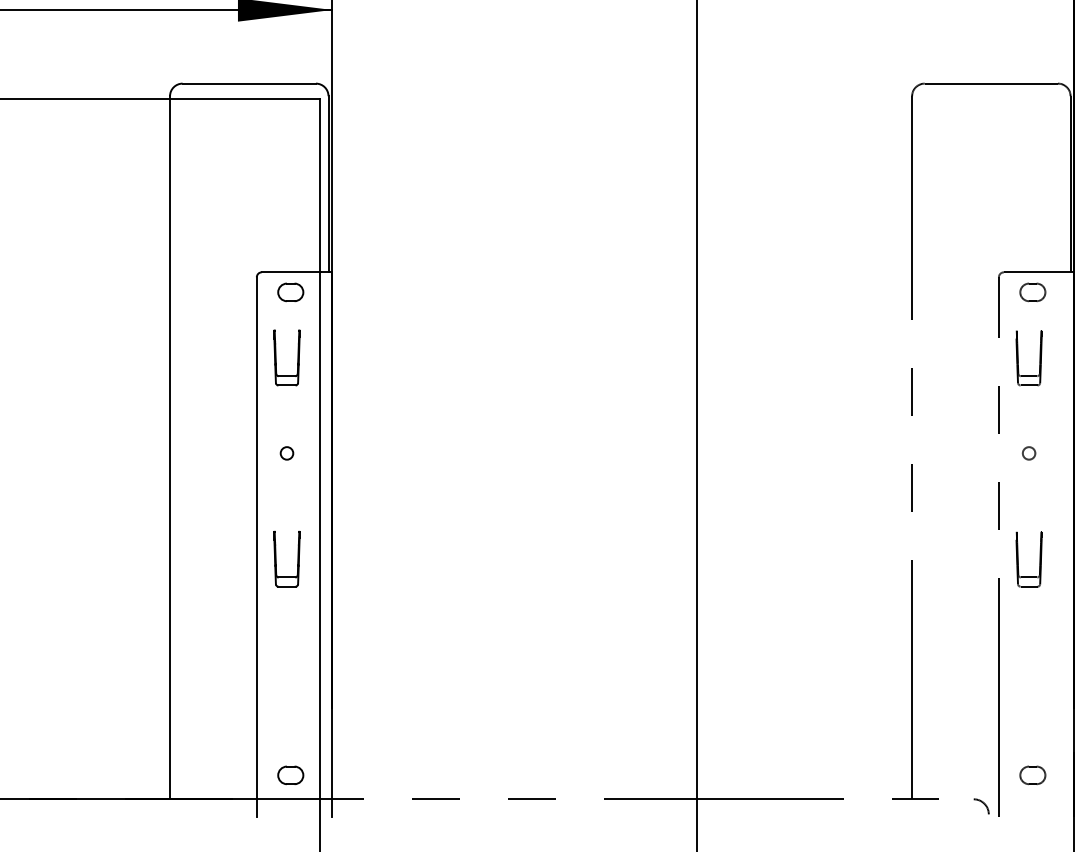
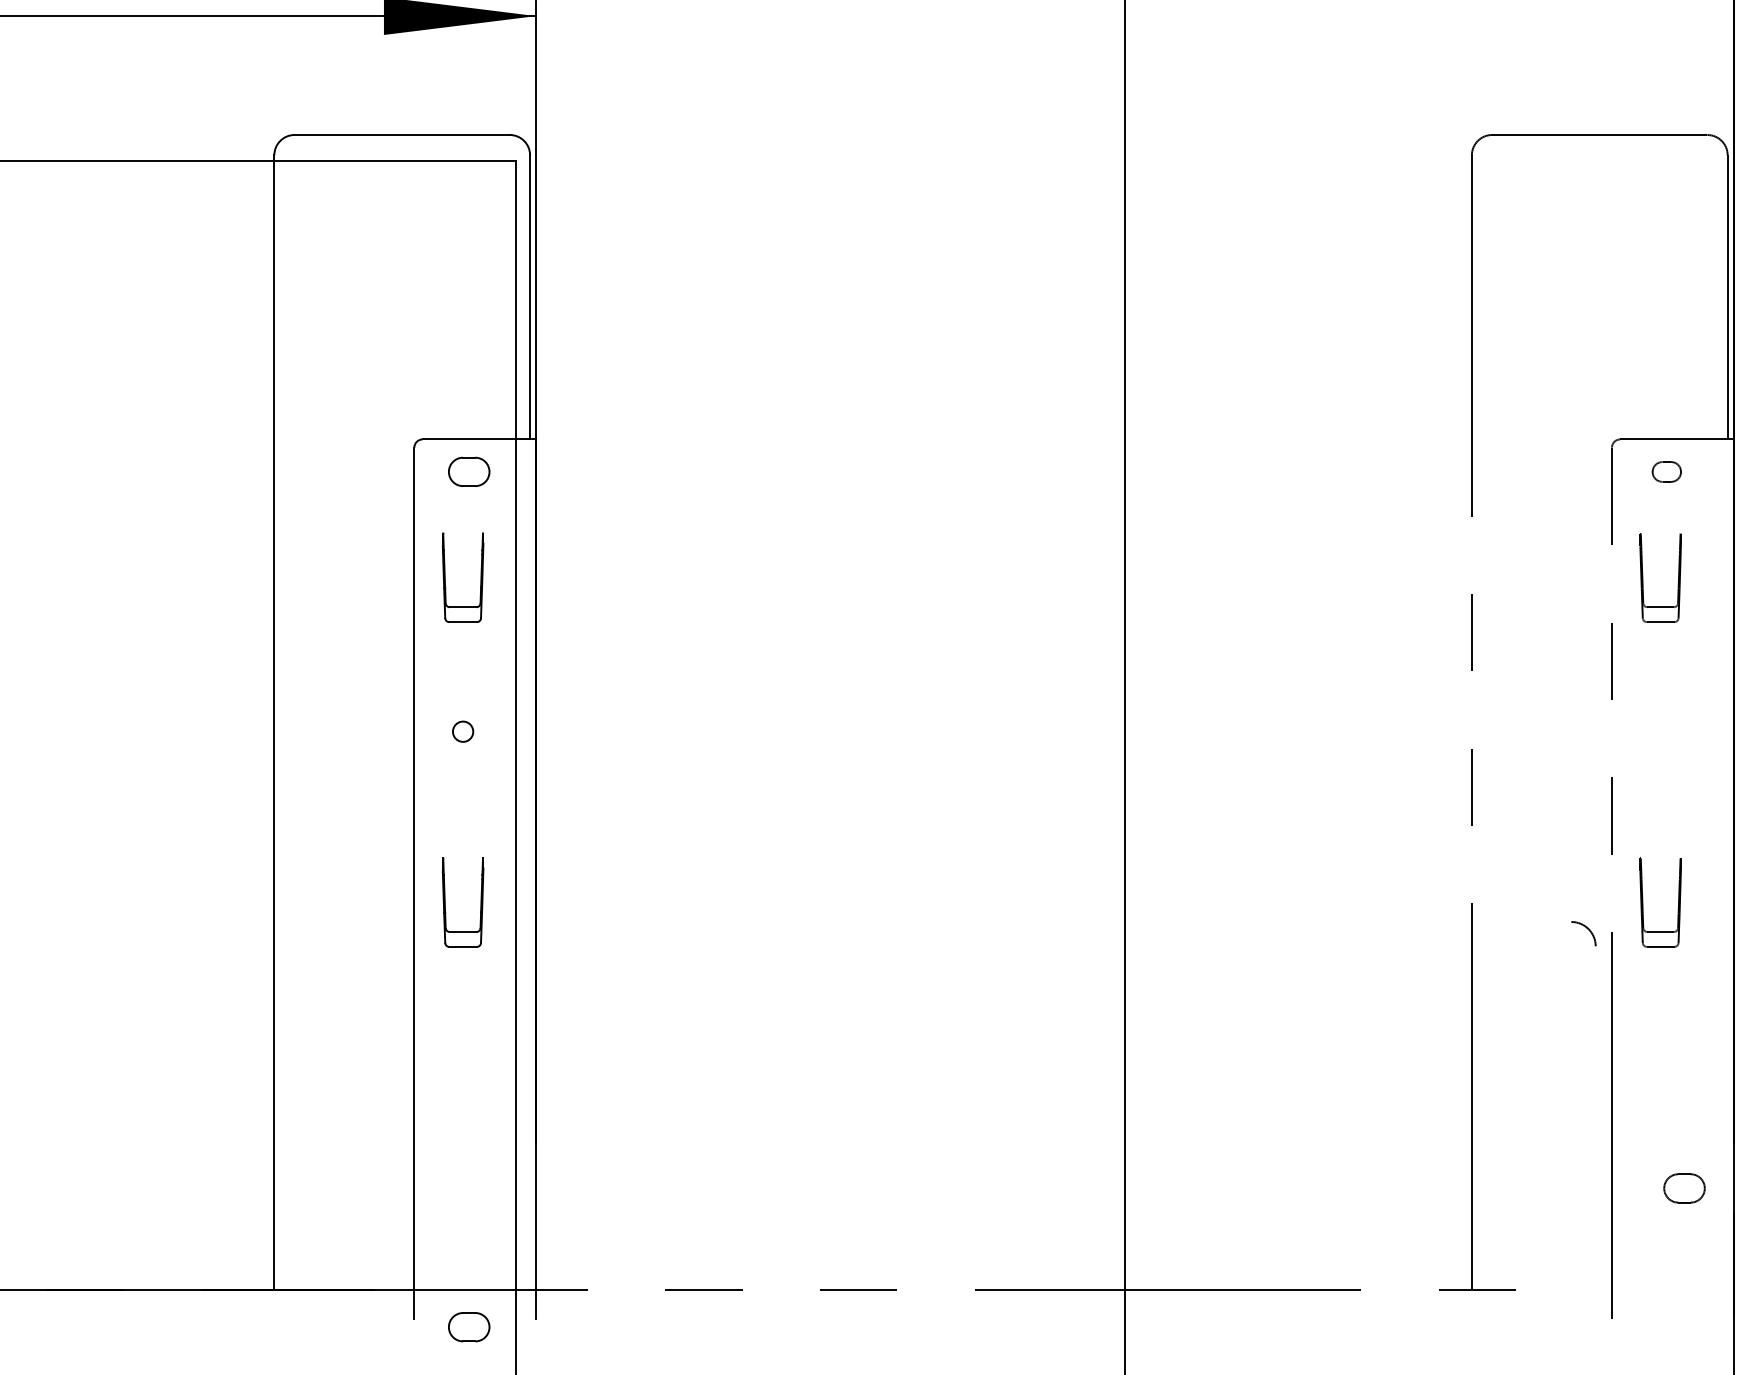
part: (1032, 292) -> (1666, 472), size x0.7
circle: (1028, 453) -> (1659, 731), removed
part: (290, 775) -> (468, 1327), moved
part: (1032, 775) -> (1683, 1188), moved
arc: (983, 804) -> (1587, 930), moved

